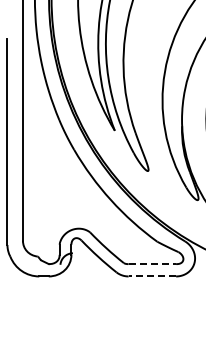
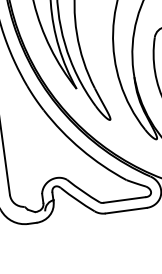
line: (152, 264) -> (124, 200), dashed -> solid
line: (152, 276) -> (126, 210), dashed -> solid

